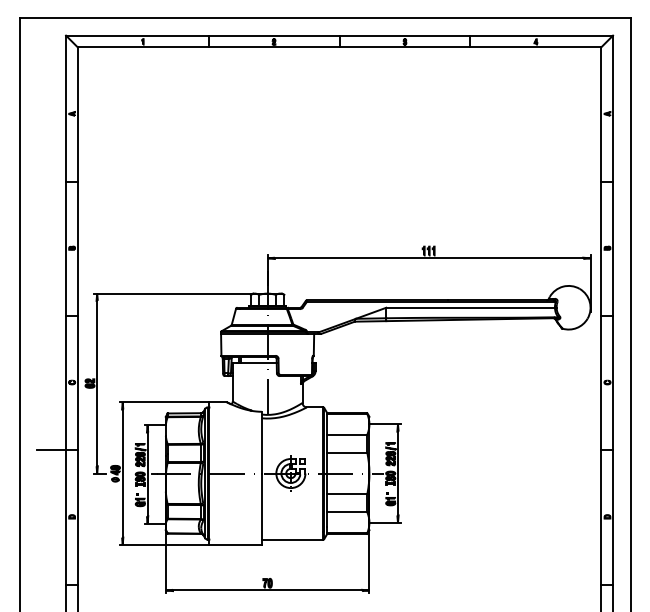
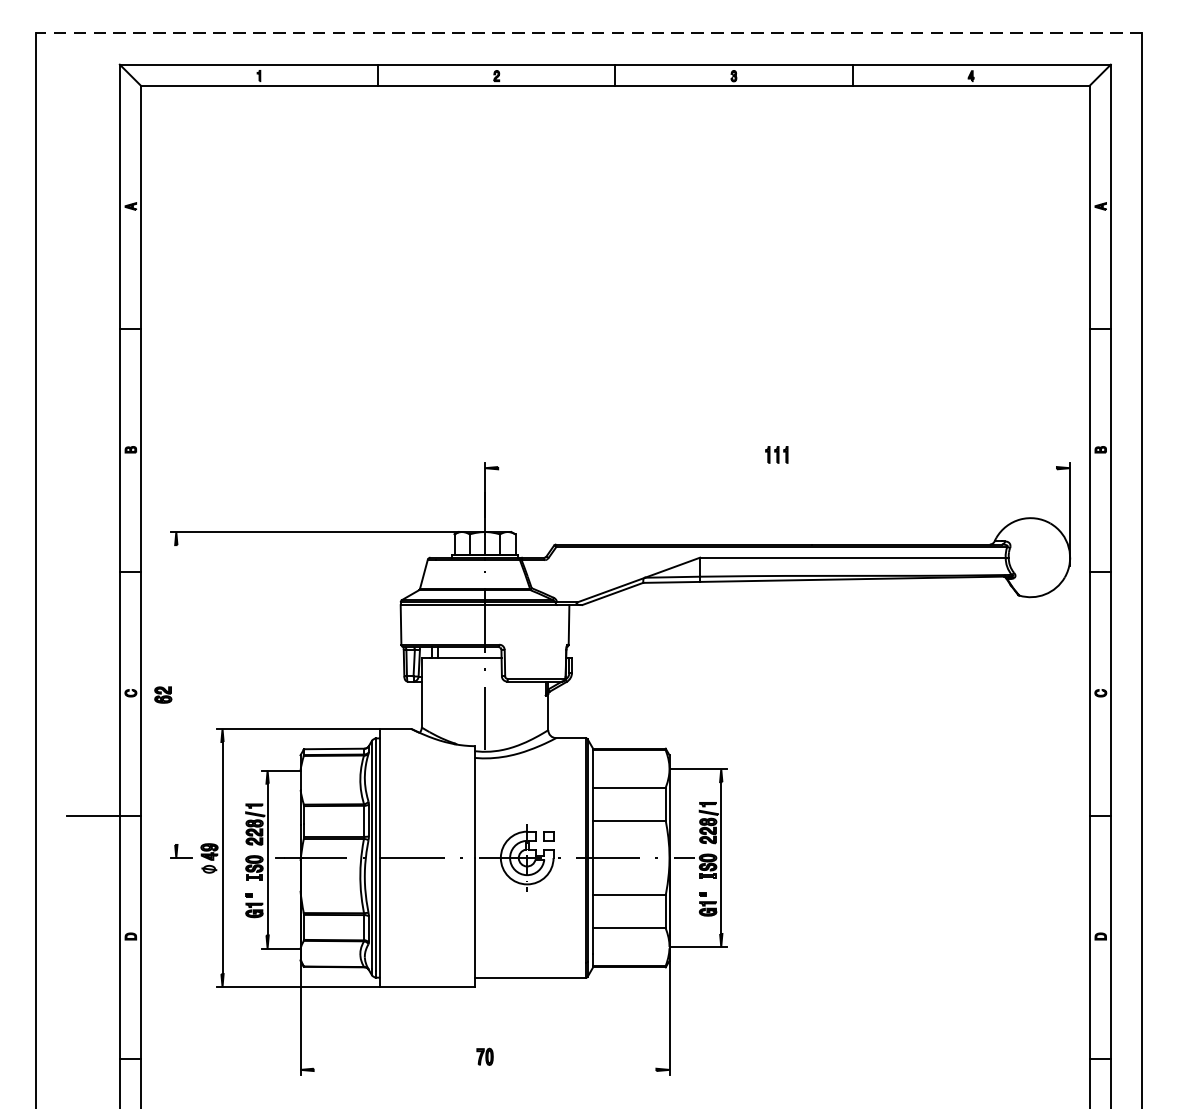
line: (324, 18) -> (588, 33), solid -> dashed
line: (428, 258) -> (776, 468), removed
line: (97, 383) -> (176, 694), removed
line: (267, 590) -> (484, 1069), removed

